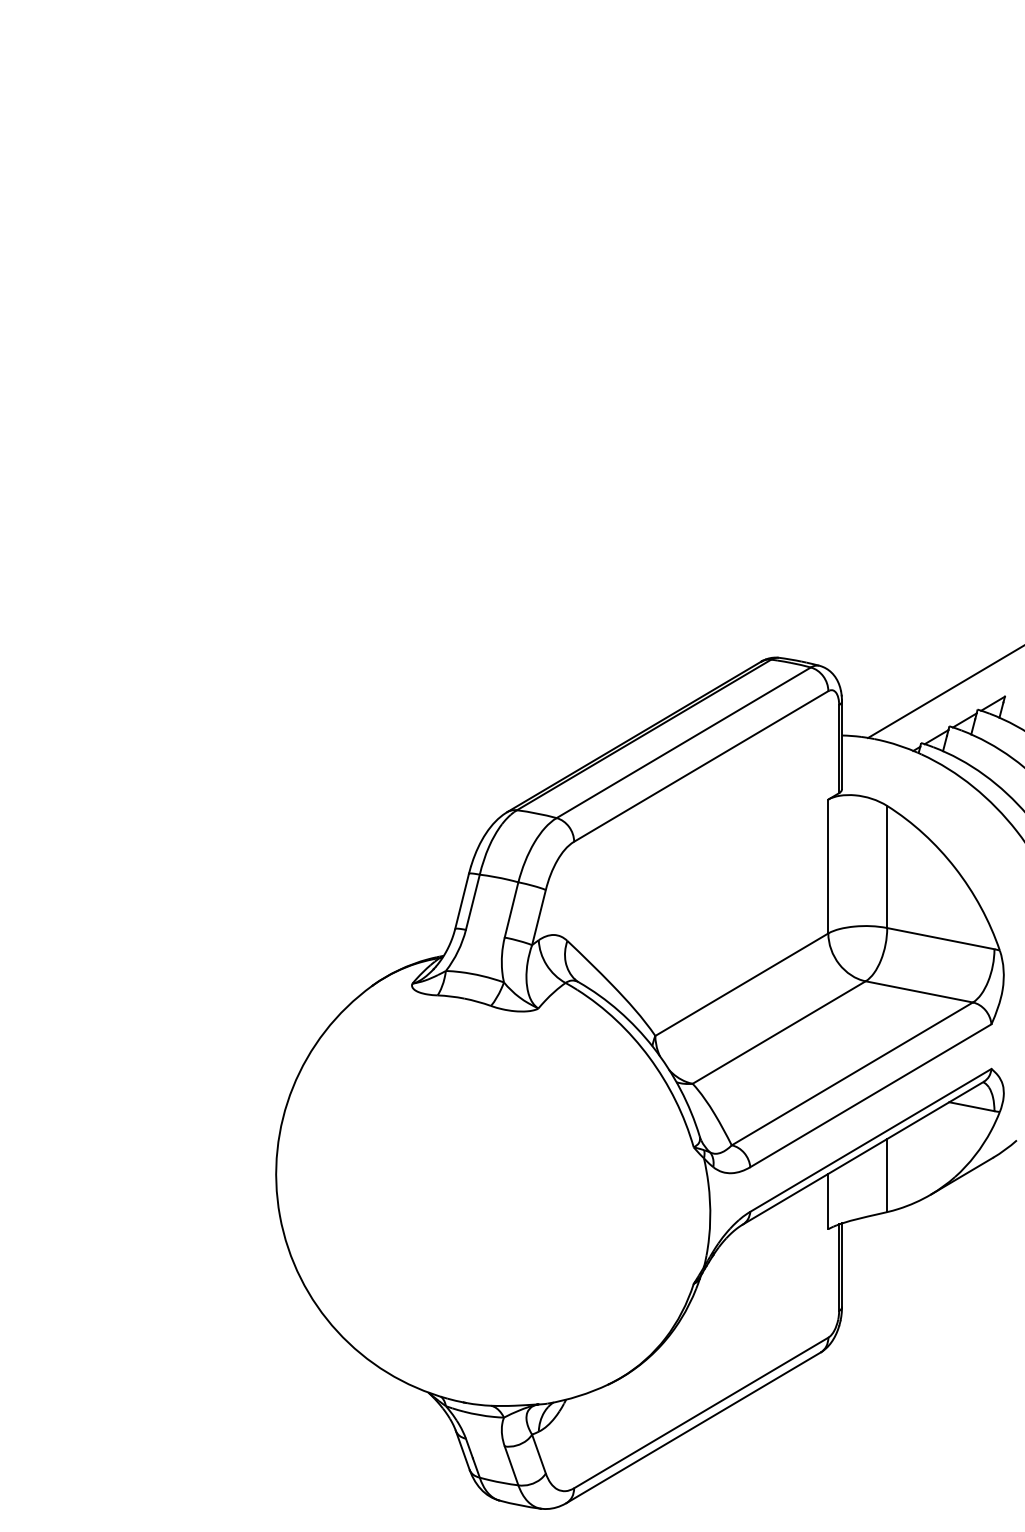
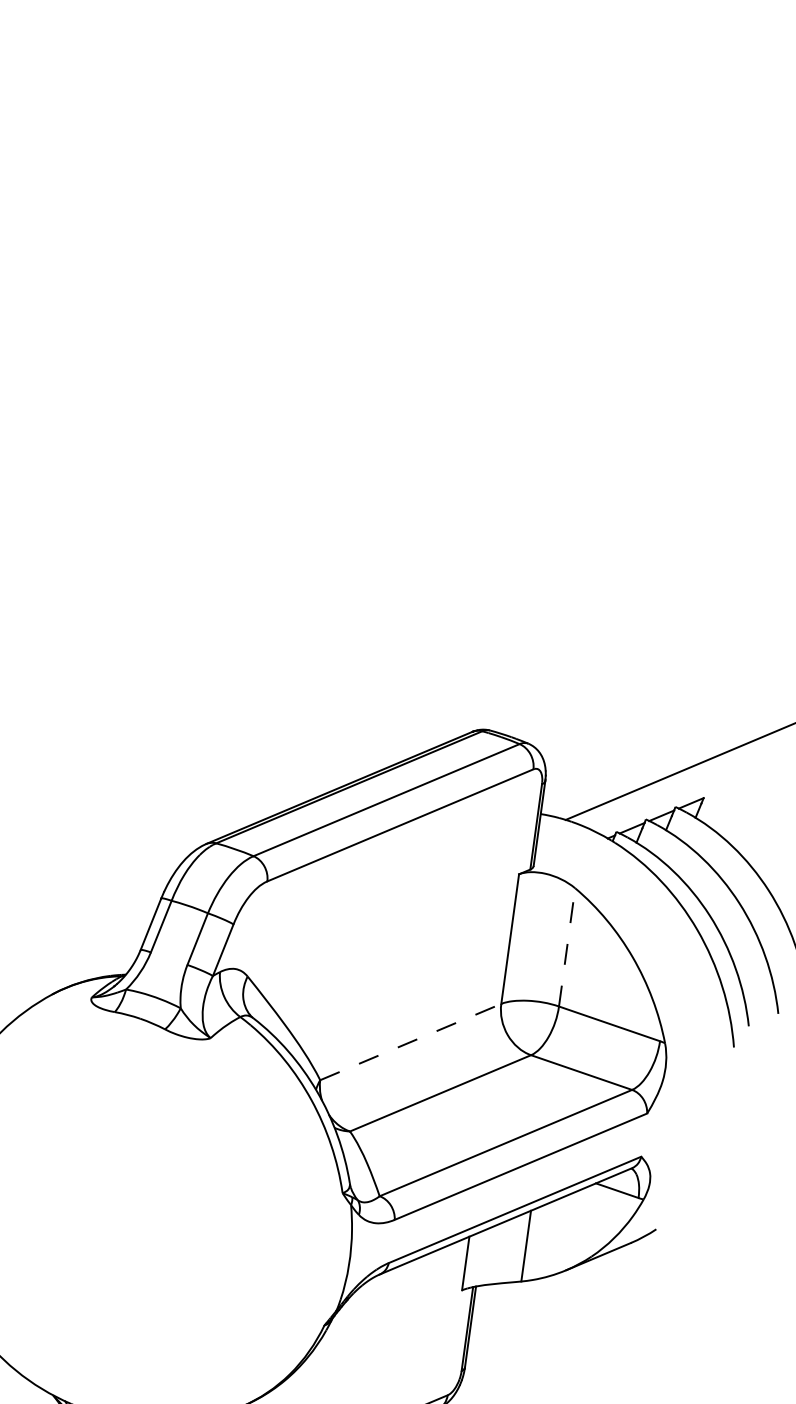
line: (887, 866) -> (567, 946), solid -> dashed
line: (741, 984) -> (410, 1041), solid -> dashed

